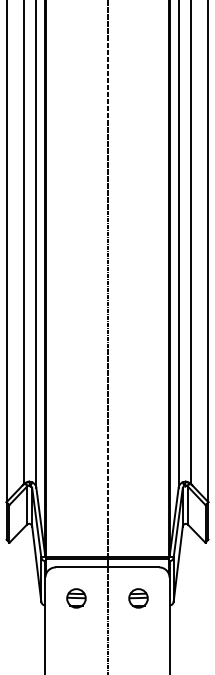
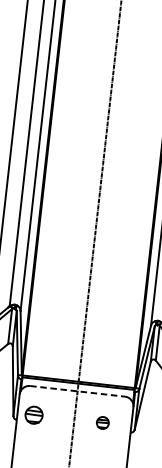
line: (107, 567) -> (77, 391), solid -> dashed
part: (76, 598) -> (34, 415), moved
part: (138, 598) -> (102, 423), size x0.7

